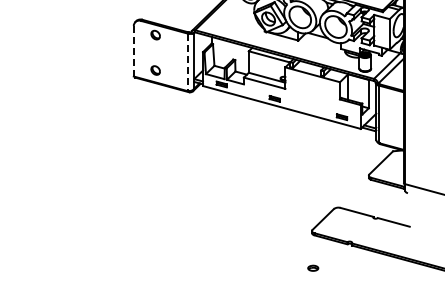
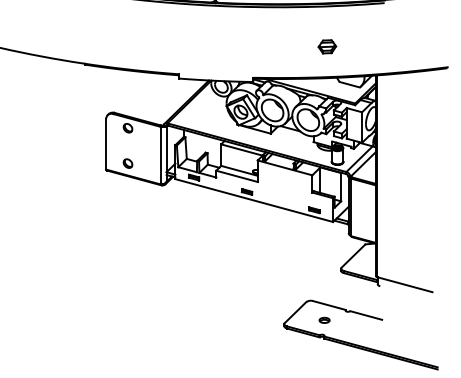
line: (134, 51) -> (106, 144), dashed -> solid
line: (188, 62) -> (160, 155), dashed -> solid
part: (313, 267) -> (324, 319), moved

